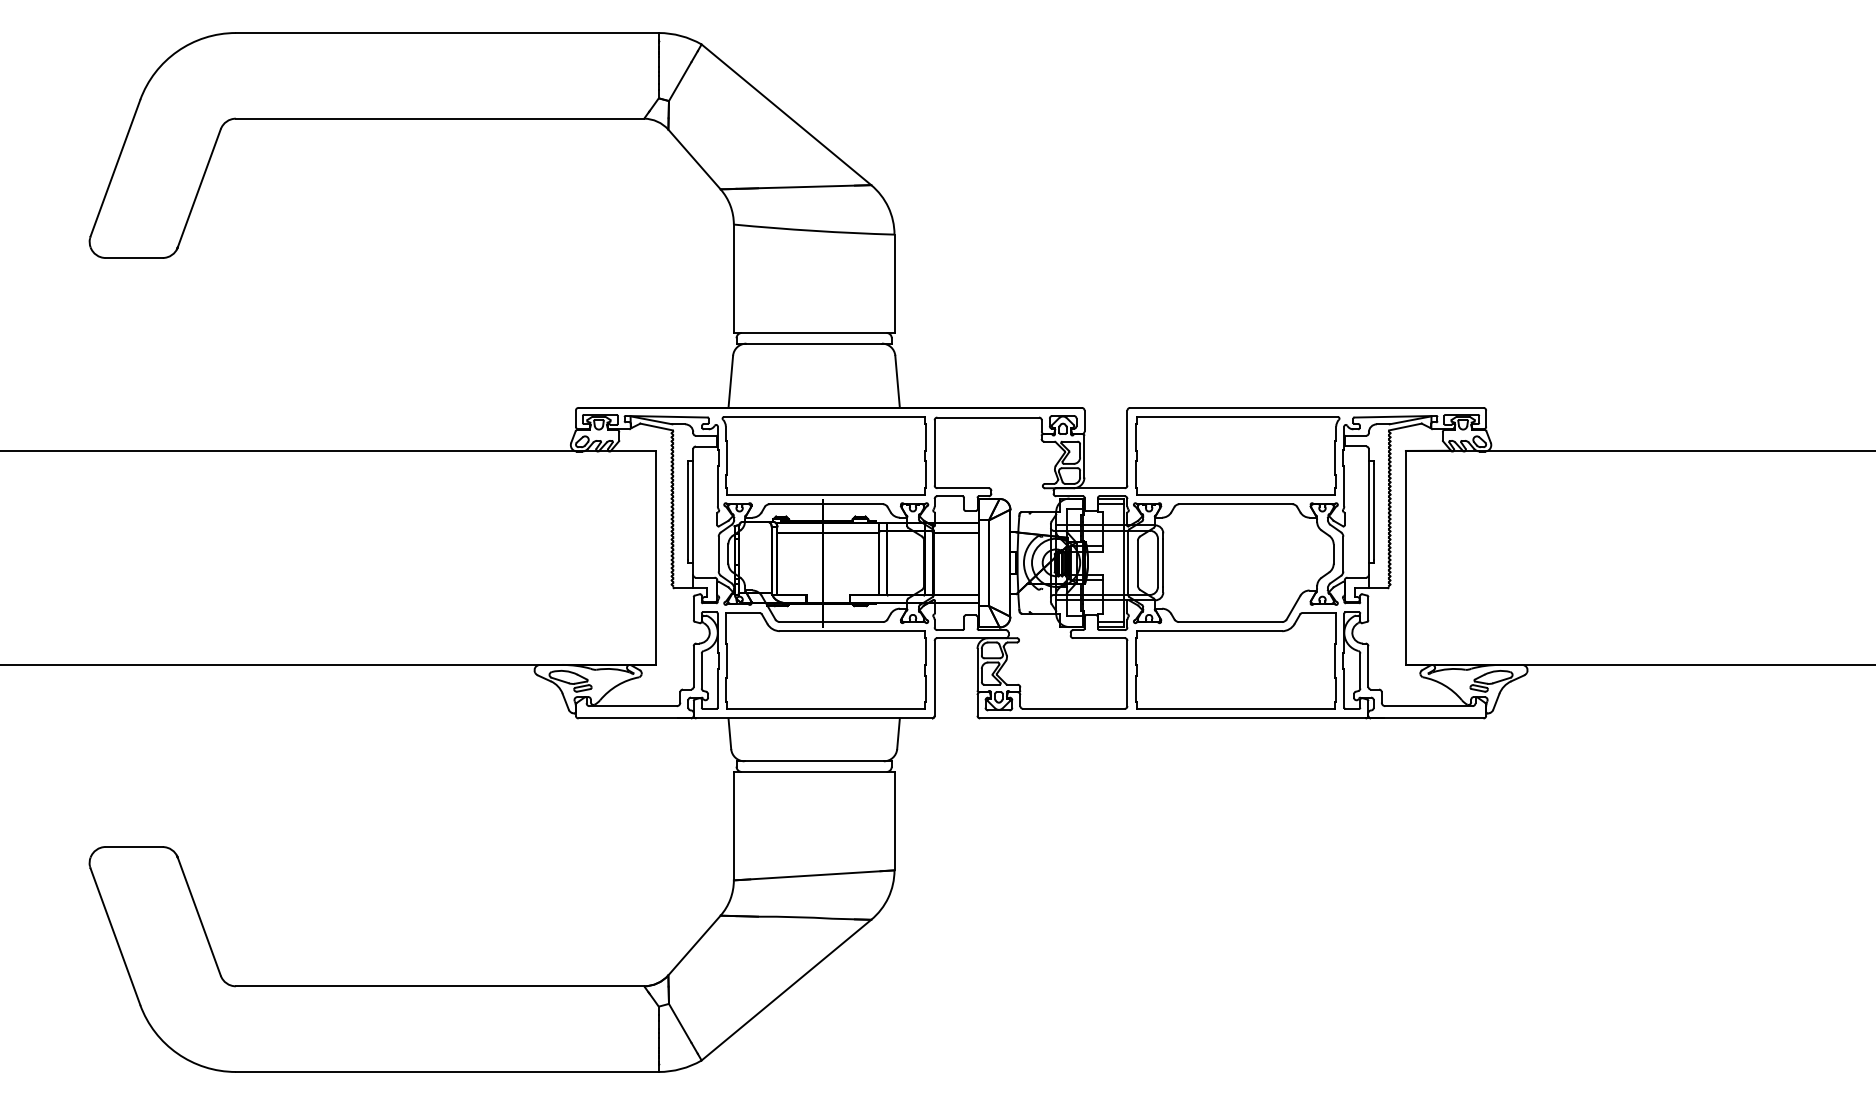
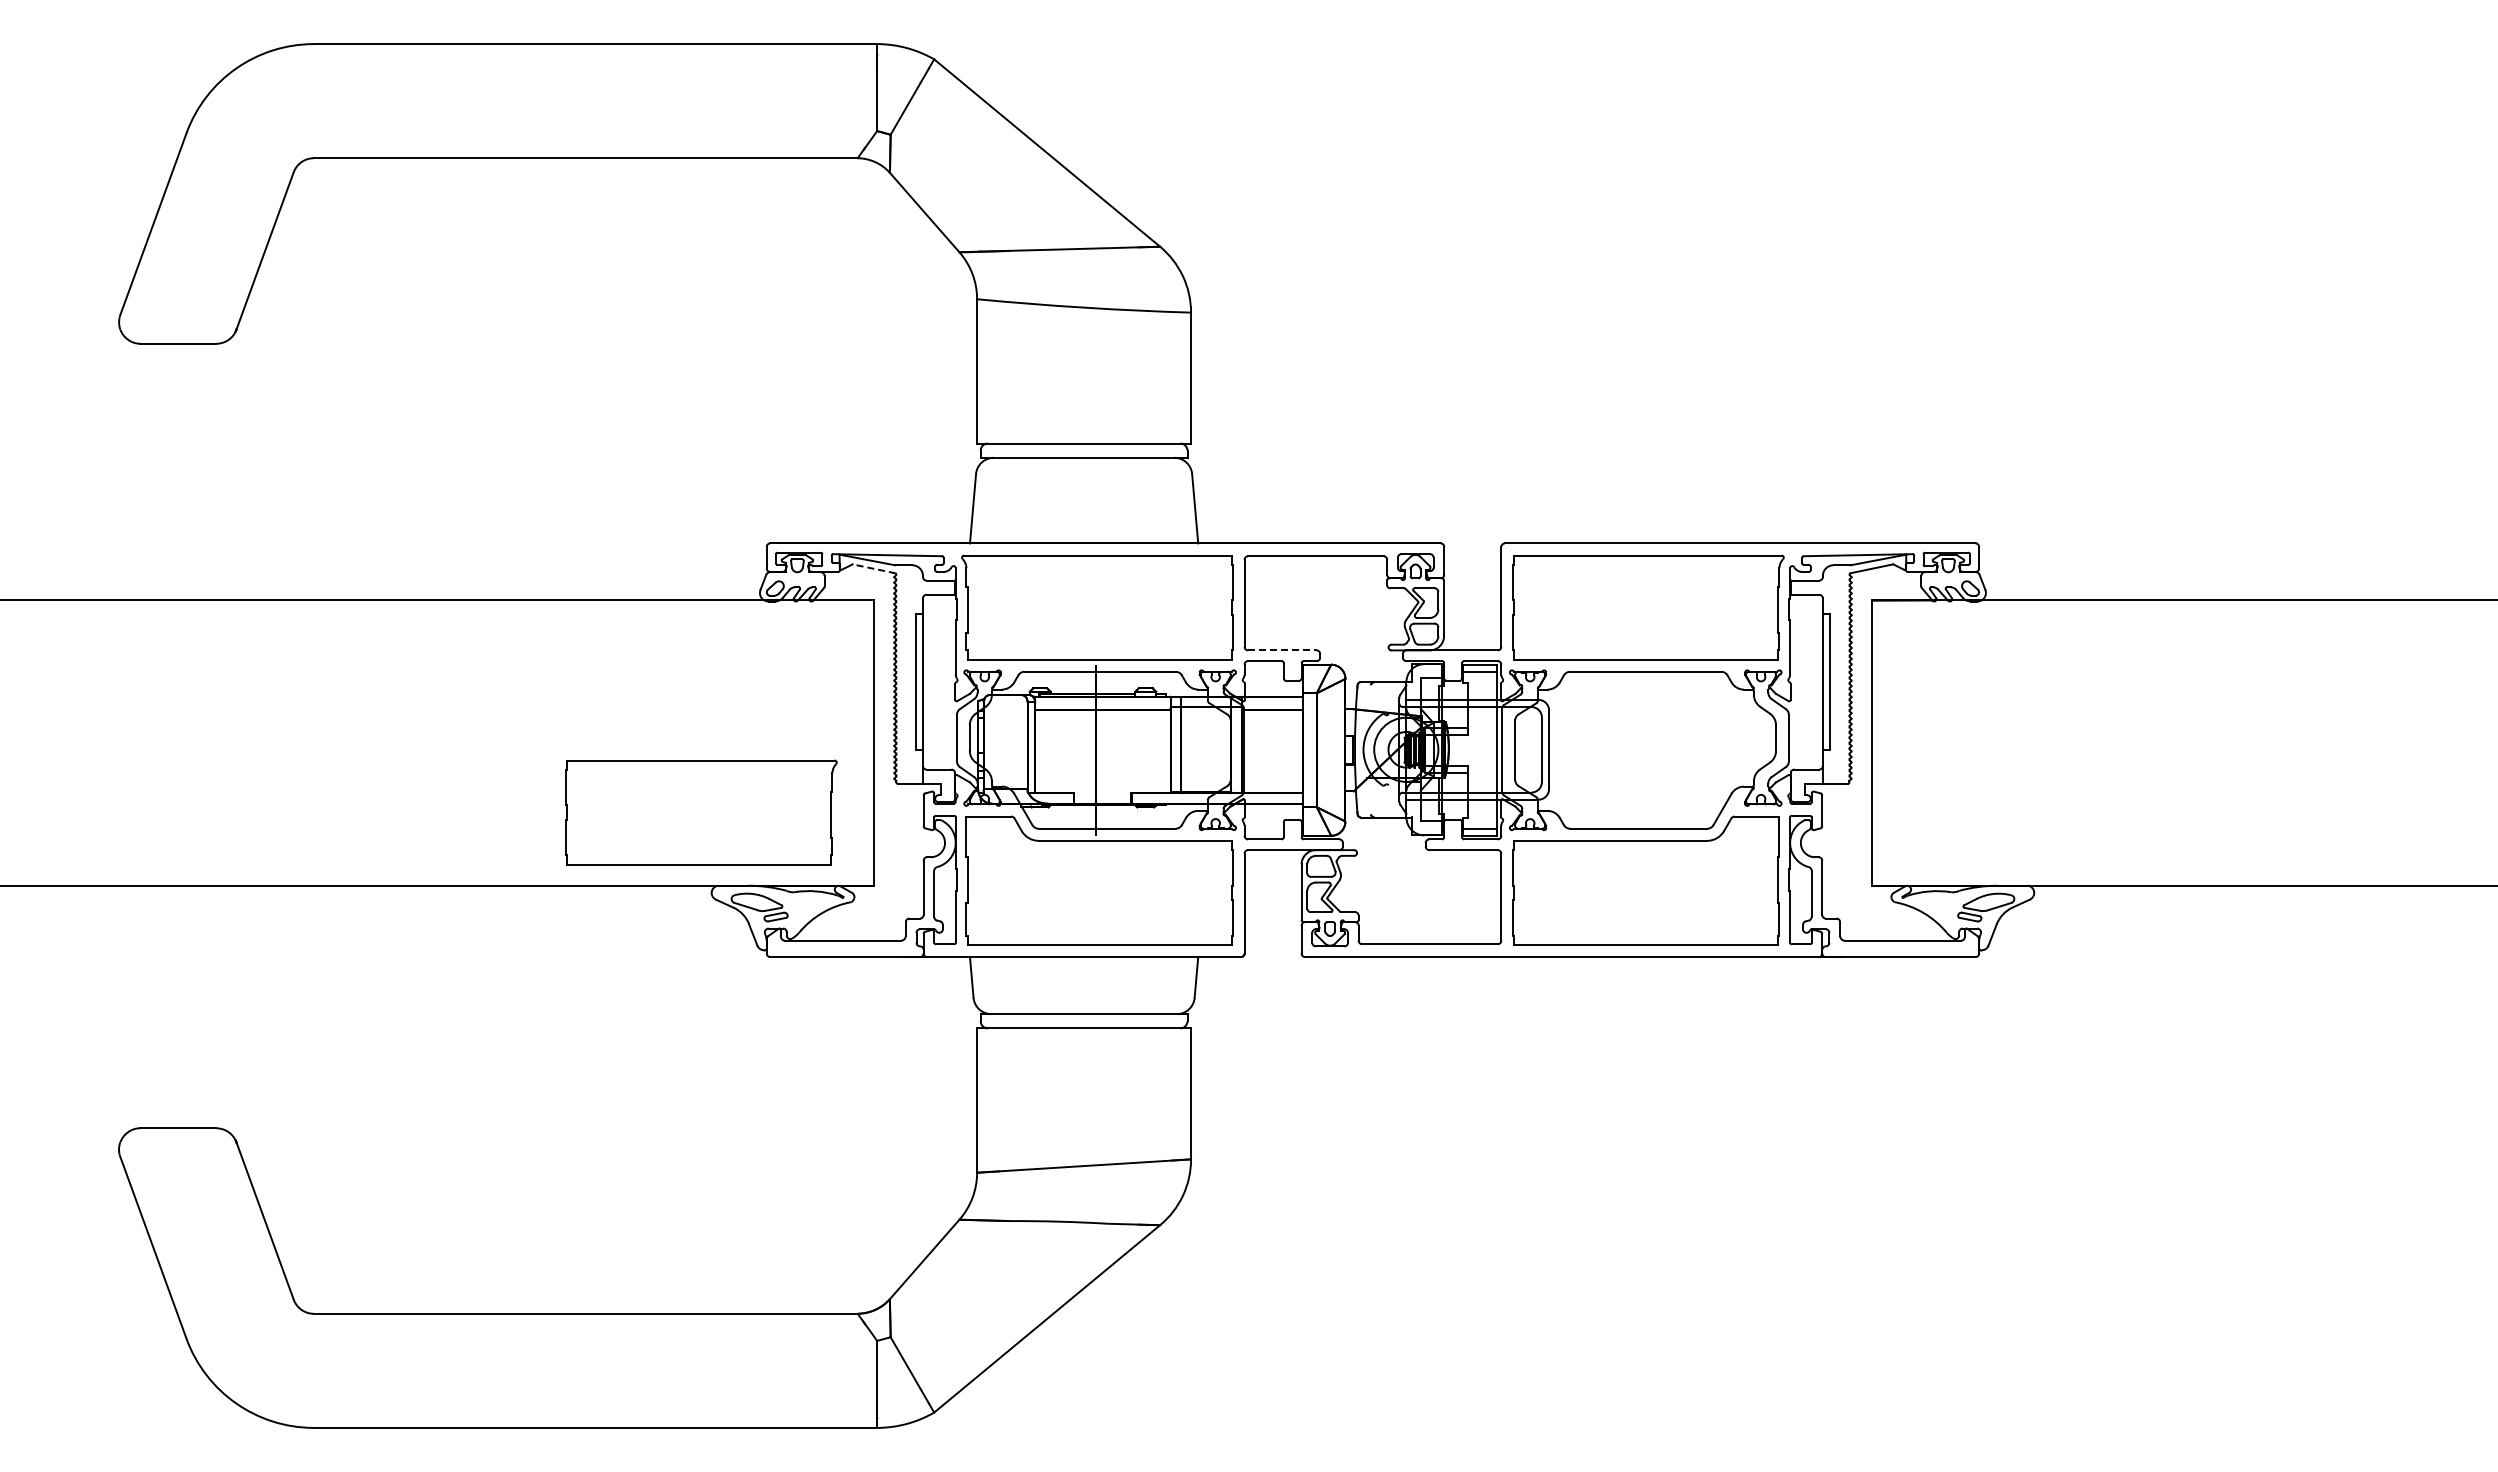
line: (656, 426) -> (873, 568), solid -> dashed
line: (963, 488) -> (1282, 650), solid -> dashed
part: (526, 609) -> (701, 812), added

